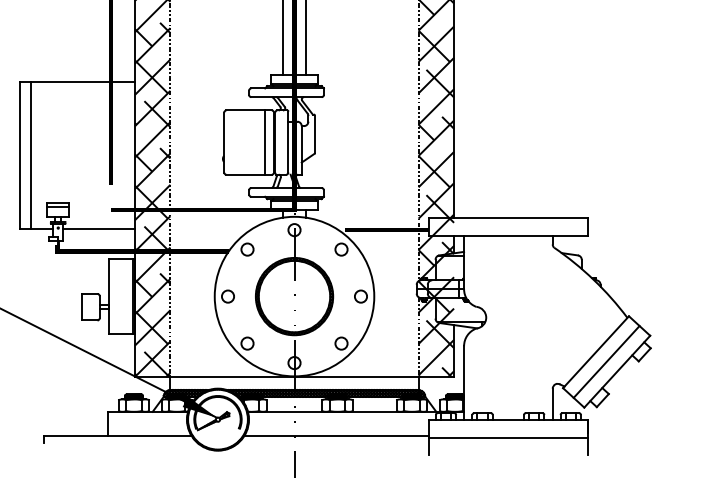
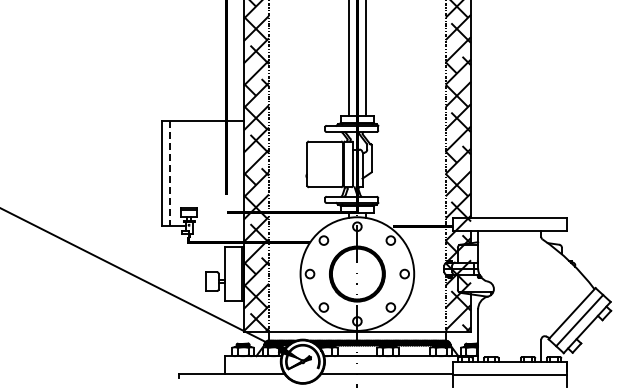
line: (265, 142) -> (336, 164), removed
line: (30, 155) -> (169, 173), solid -> dashed
line: (98, 228) -> (217, 225), removed

